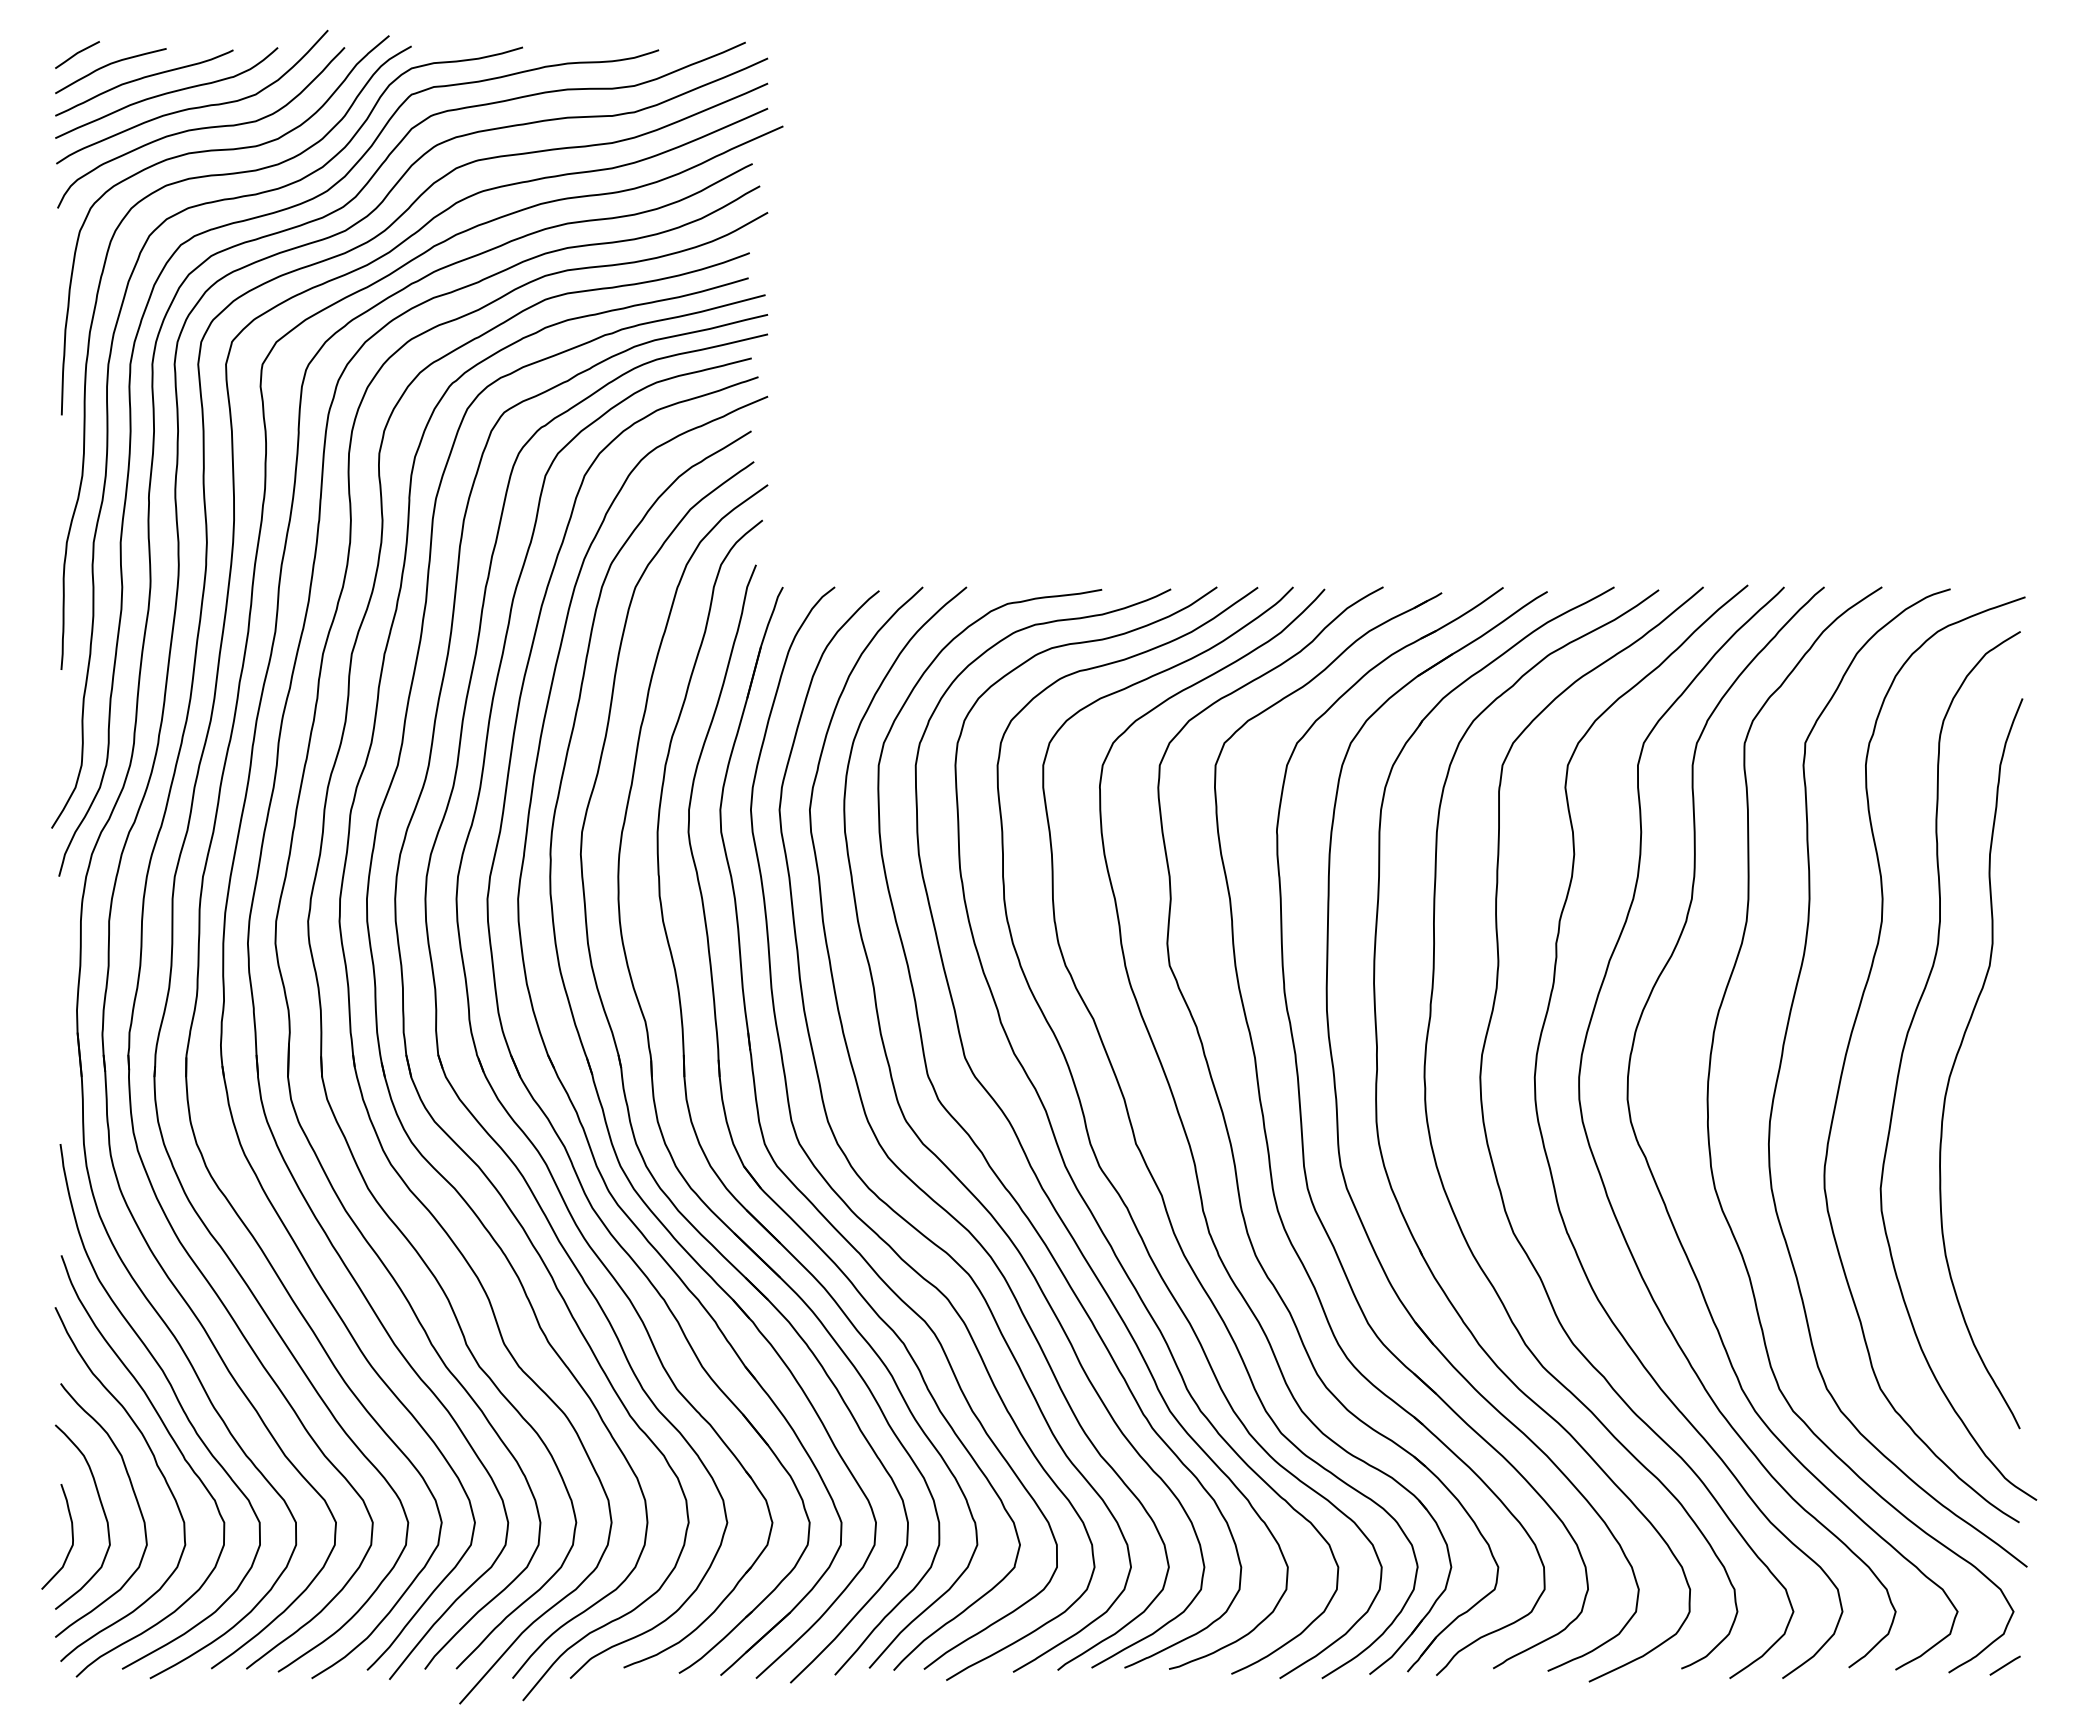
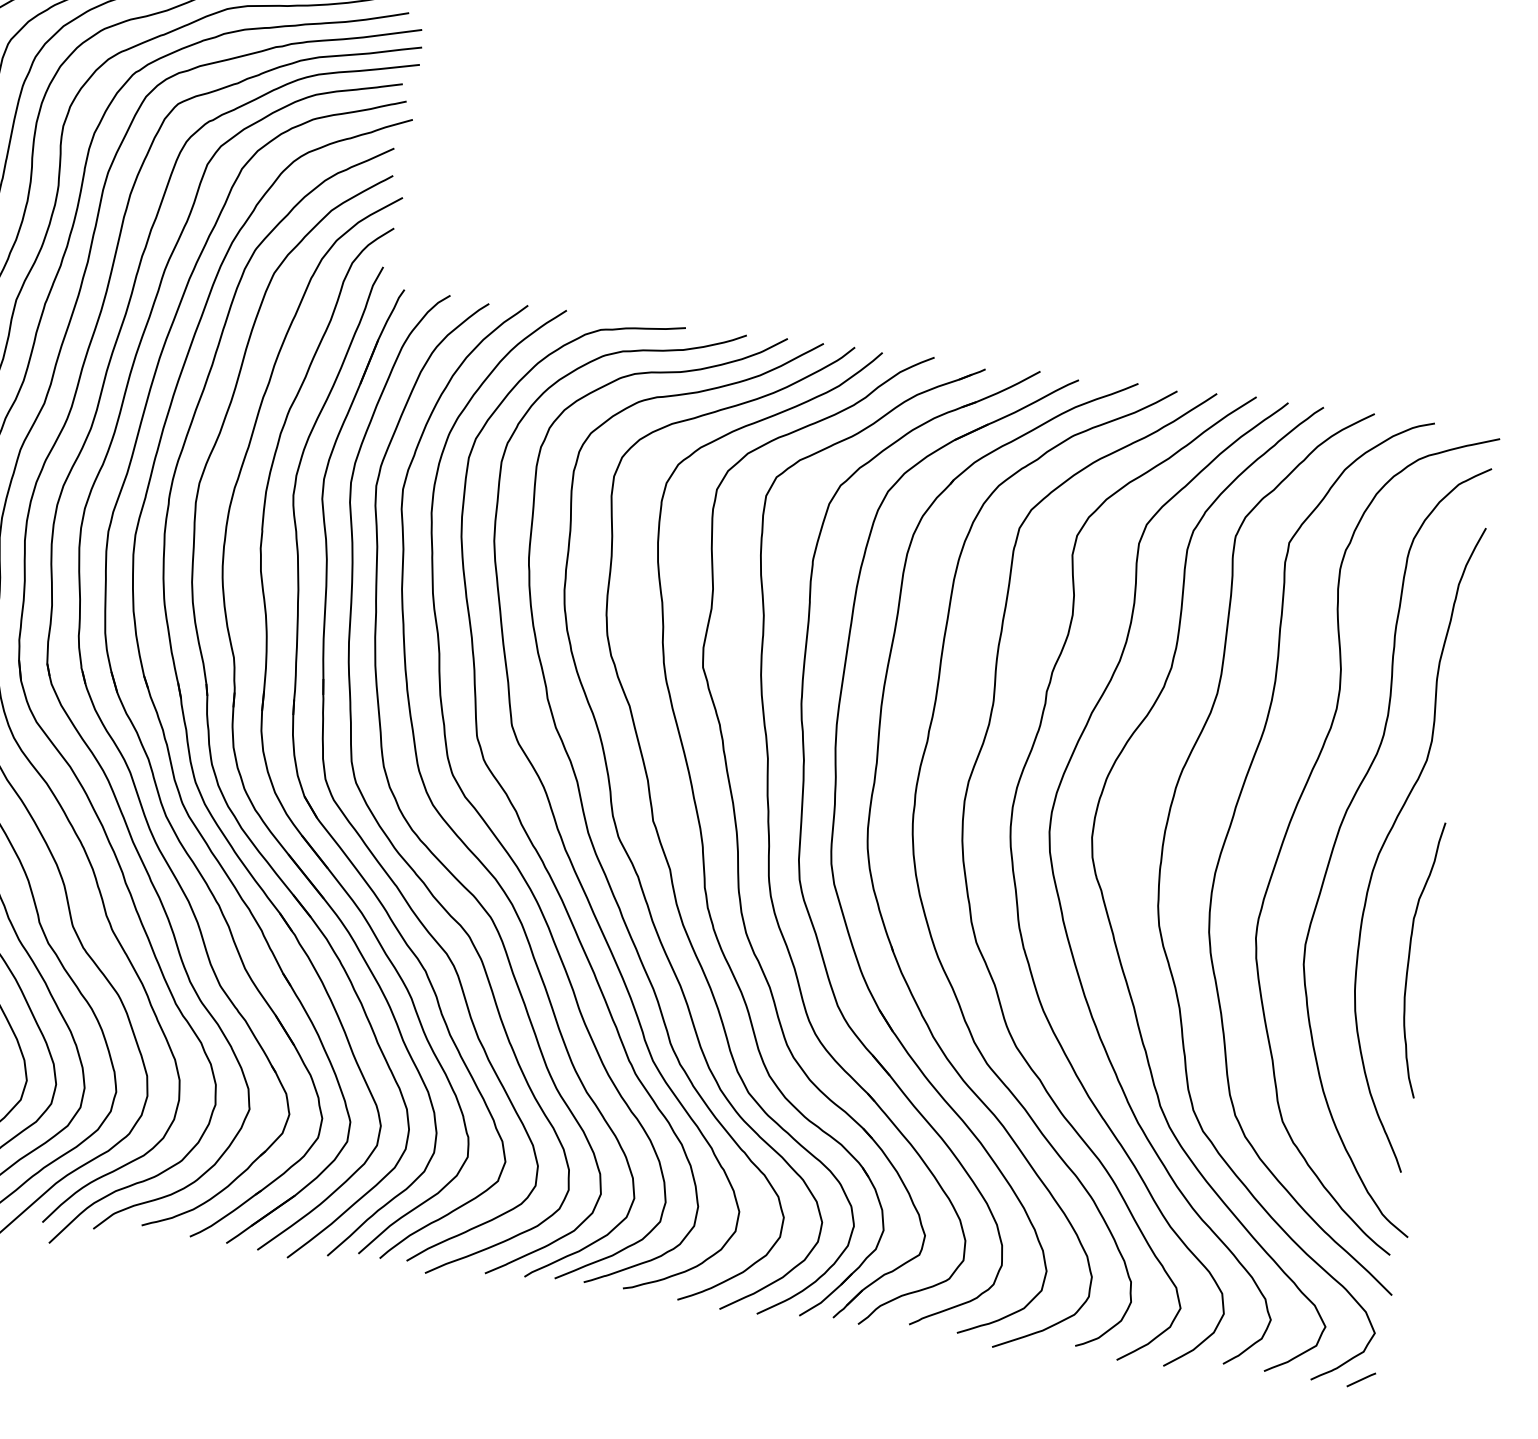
curve: (1998, 1188) -> (1409, 957), added

